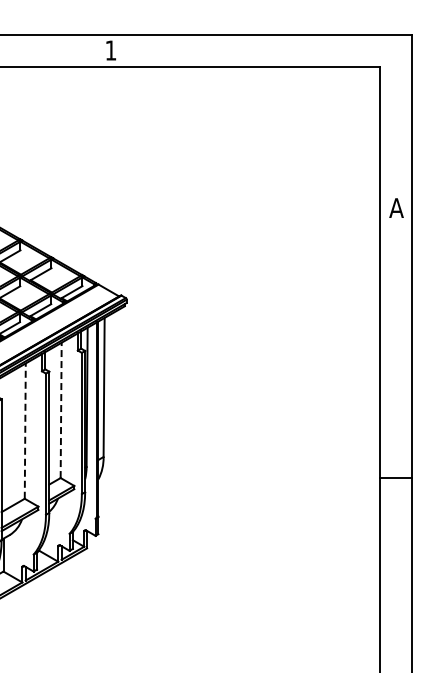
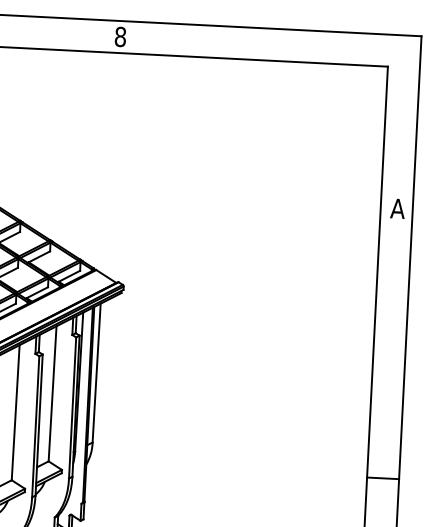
text: (110, 50) -> (120, 36), 1 -> 8
line: (61, 410) -> (52, 393), dashed -> solid
line: (25, 431) -> (15, 413), dashed -> solid

